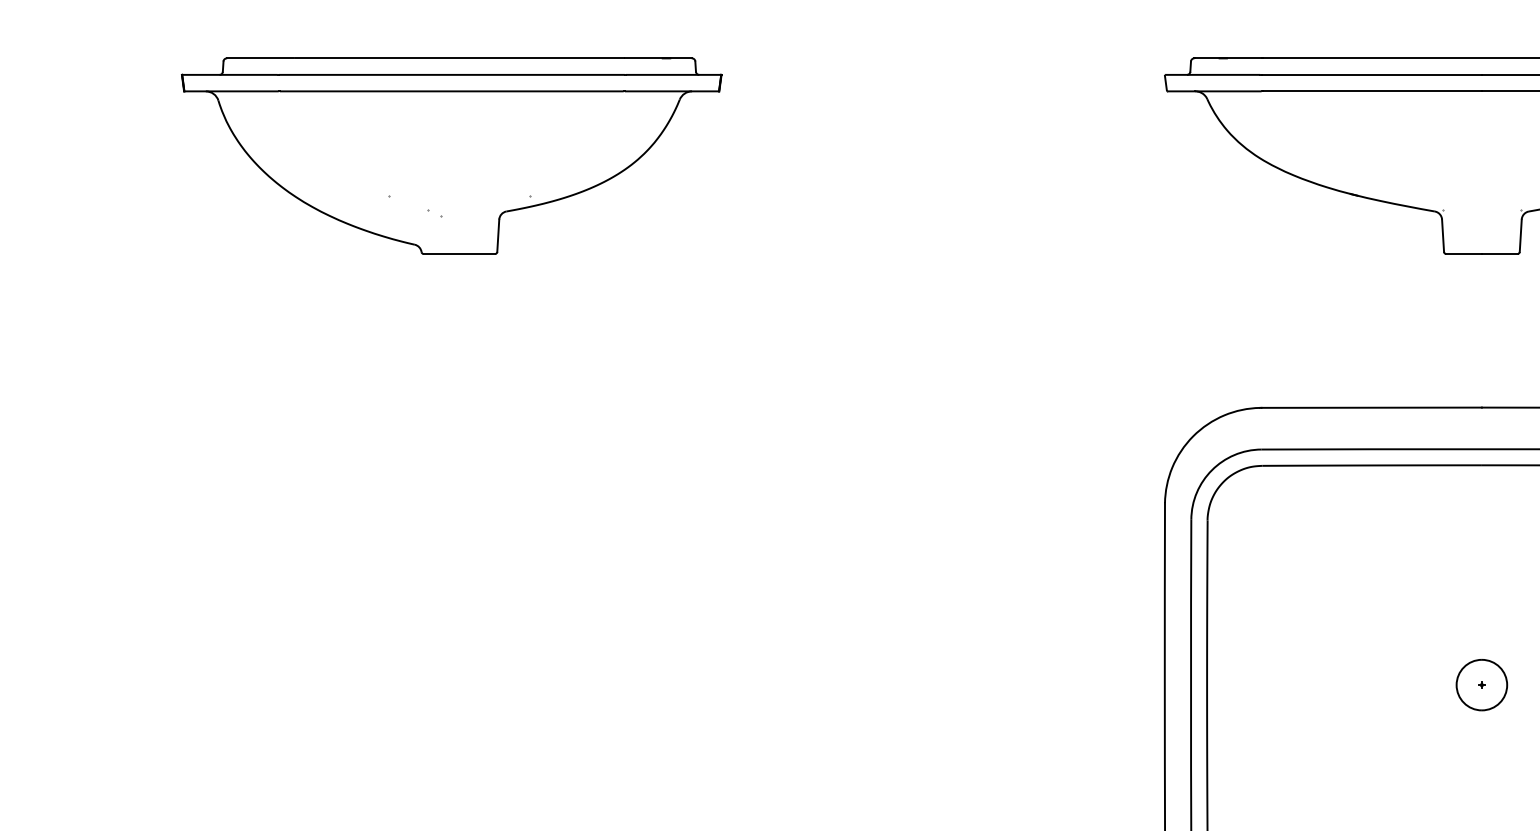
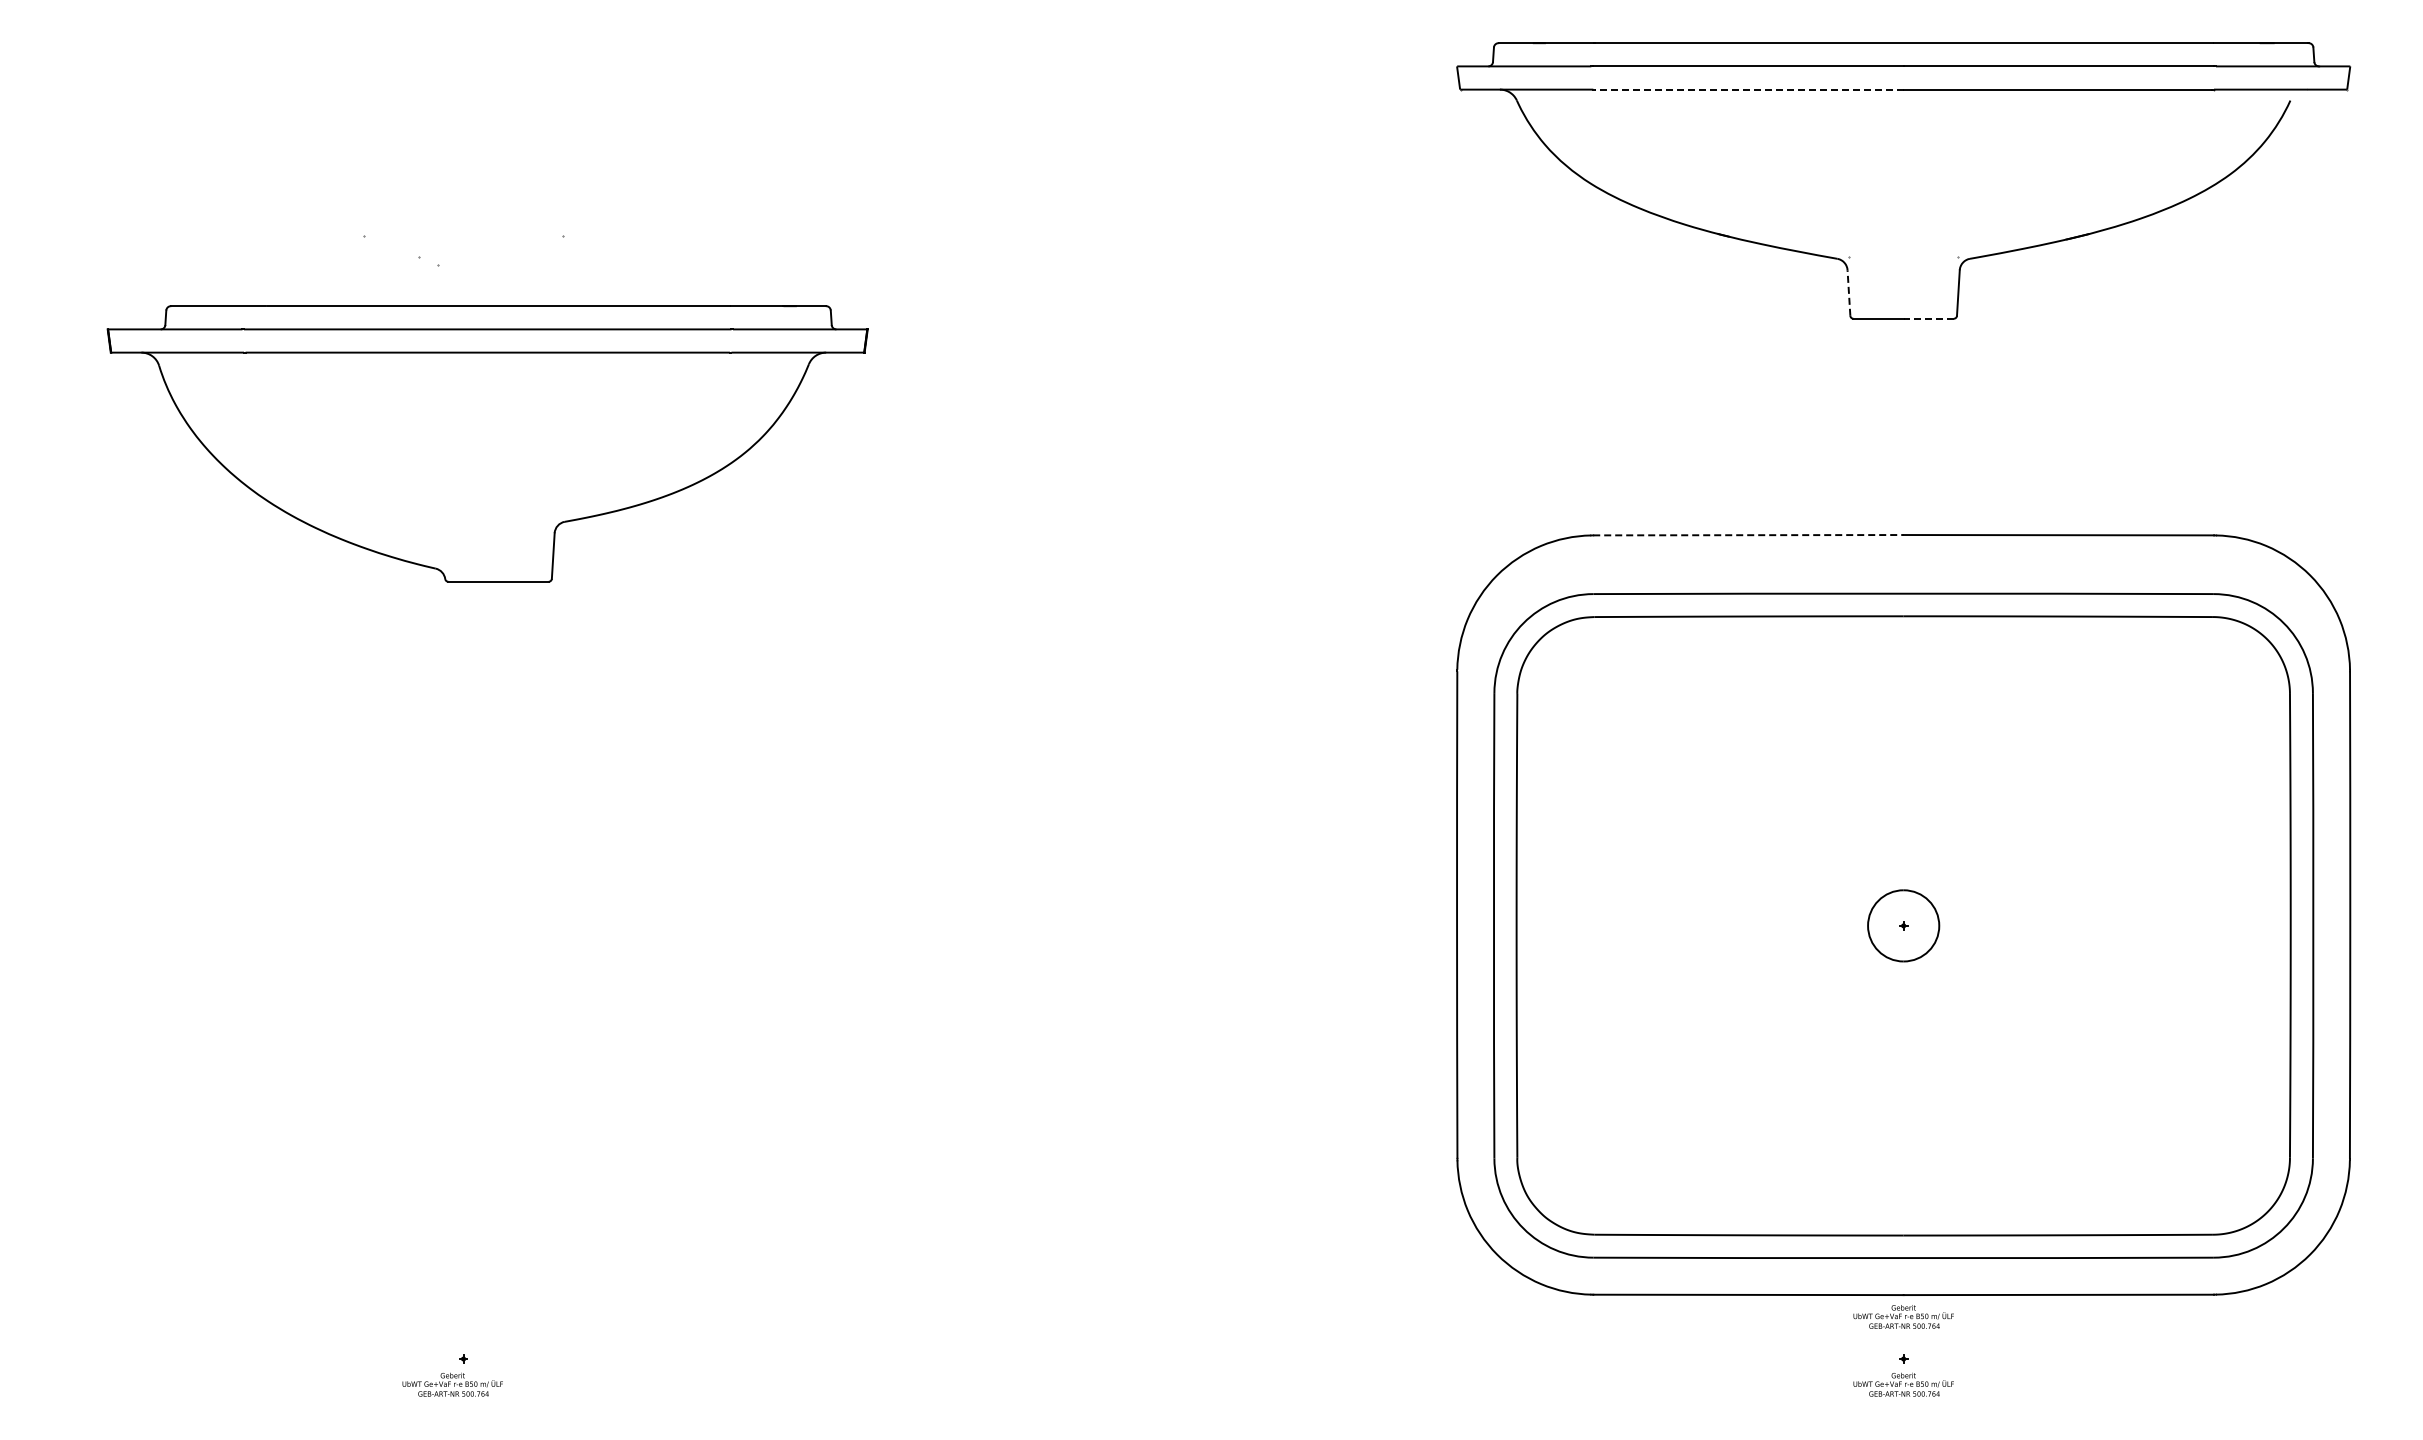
line: (1371, 91) -> (1748, 89), solid -> dashed
part: (451, 155) -> (487, 443), moved
line: (1442, 236) -> (1848, 293), solid -> dashed
line: (1499, 253) -> (1928, 318), solid -> dashed
line: (1371, 407) -> (1748, 535), solid -> dashed

